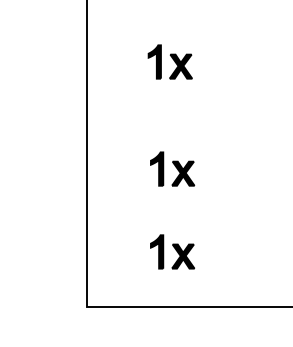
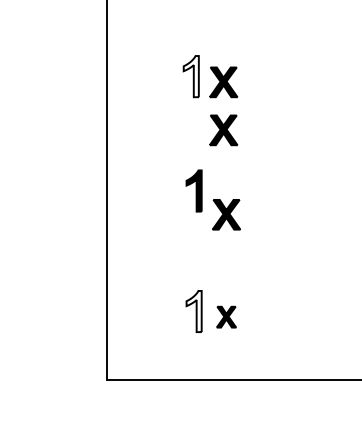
fill: (154, 61) -> (190, 76), removed
part: (180, 105) -> (223, 130), added
part: (156, 168) -> (193, 190), moved
fill: (156, 251) -> (193, 311), removed
part: (183, 255) -> (226, 316), size x0.7

